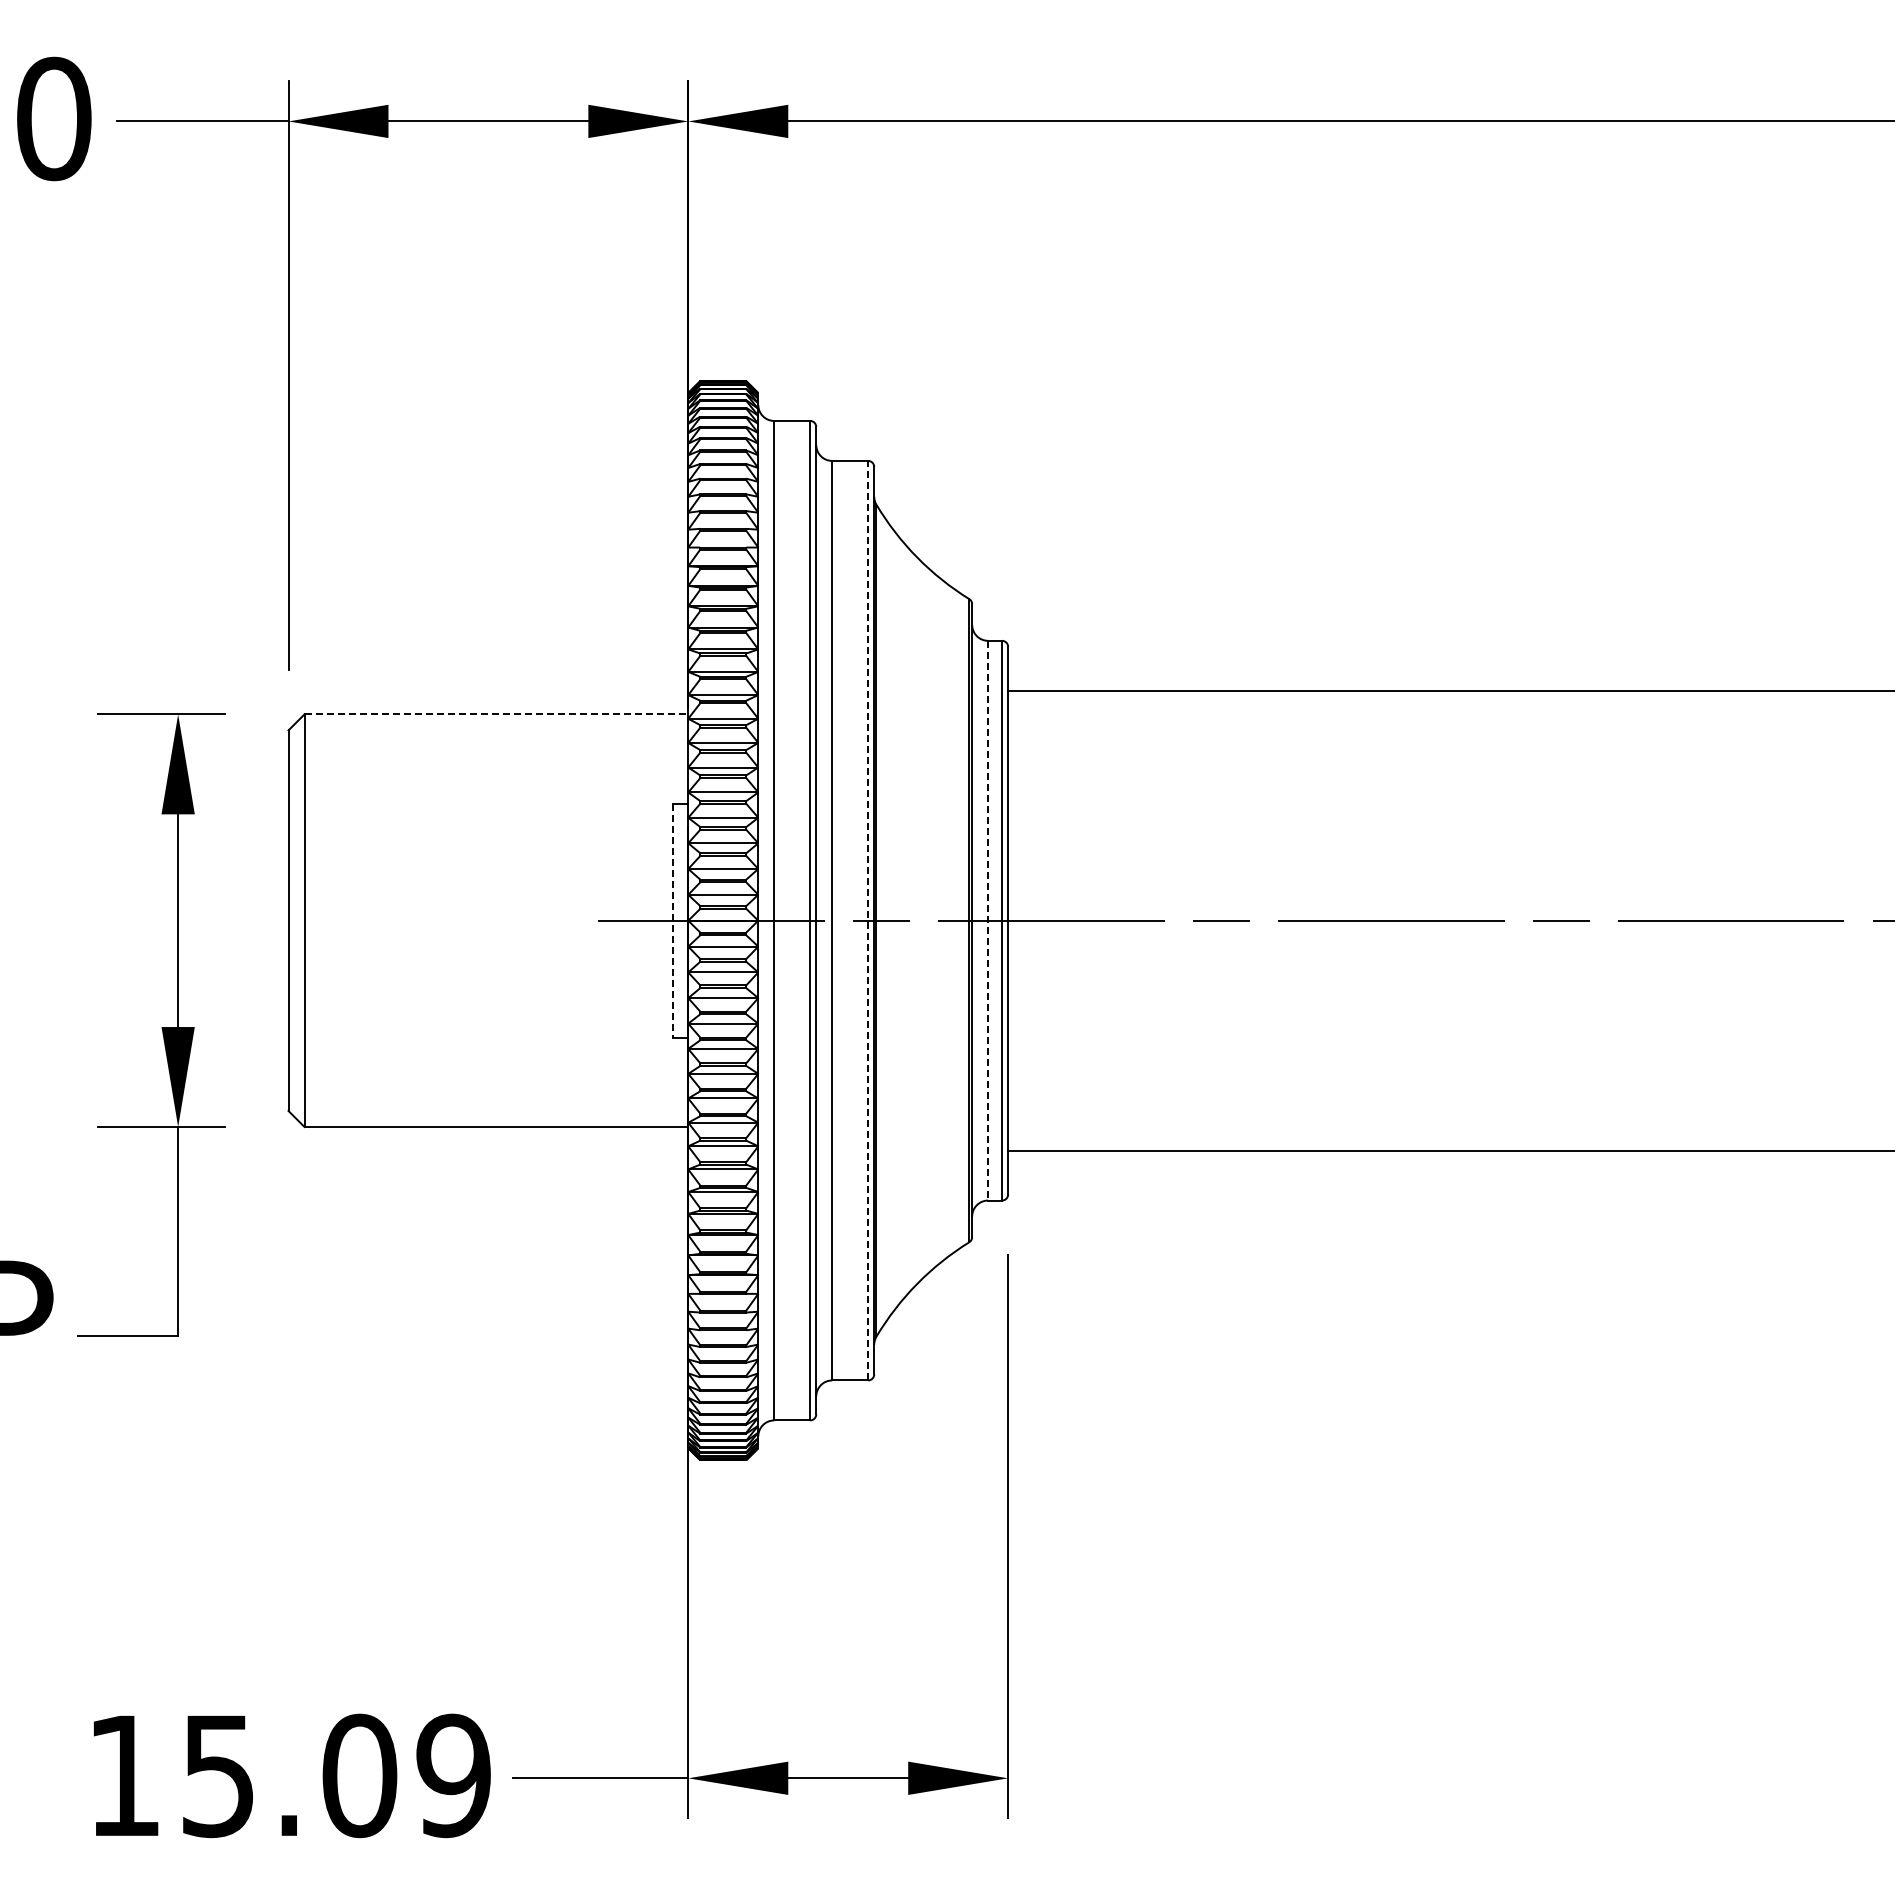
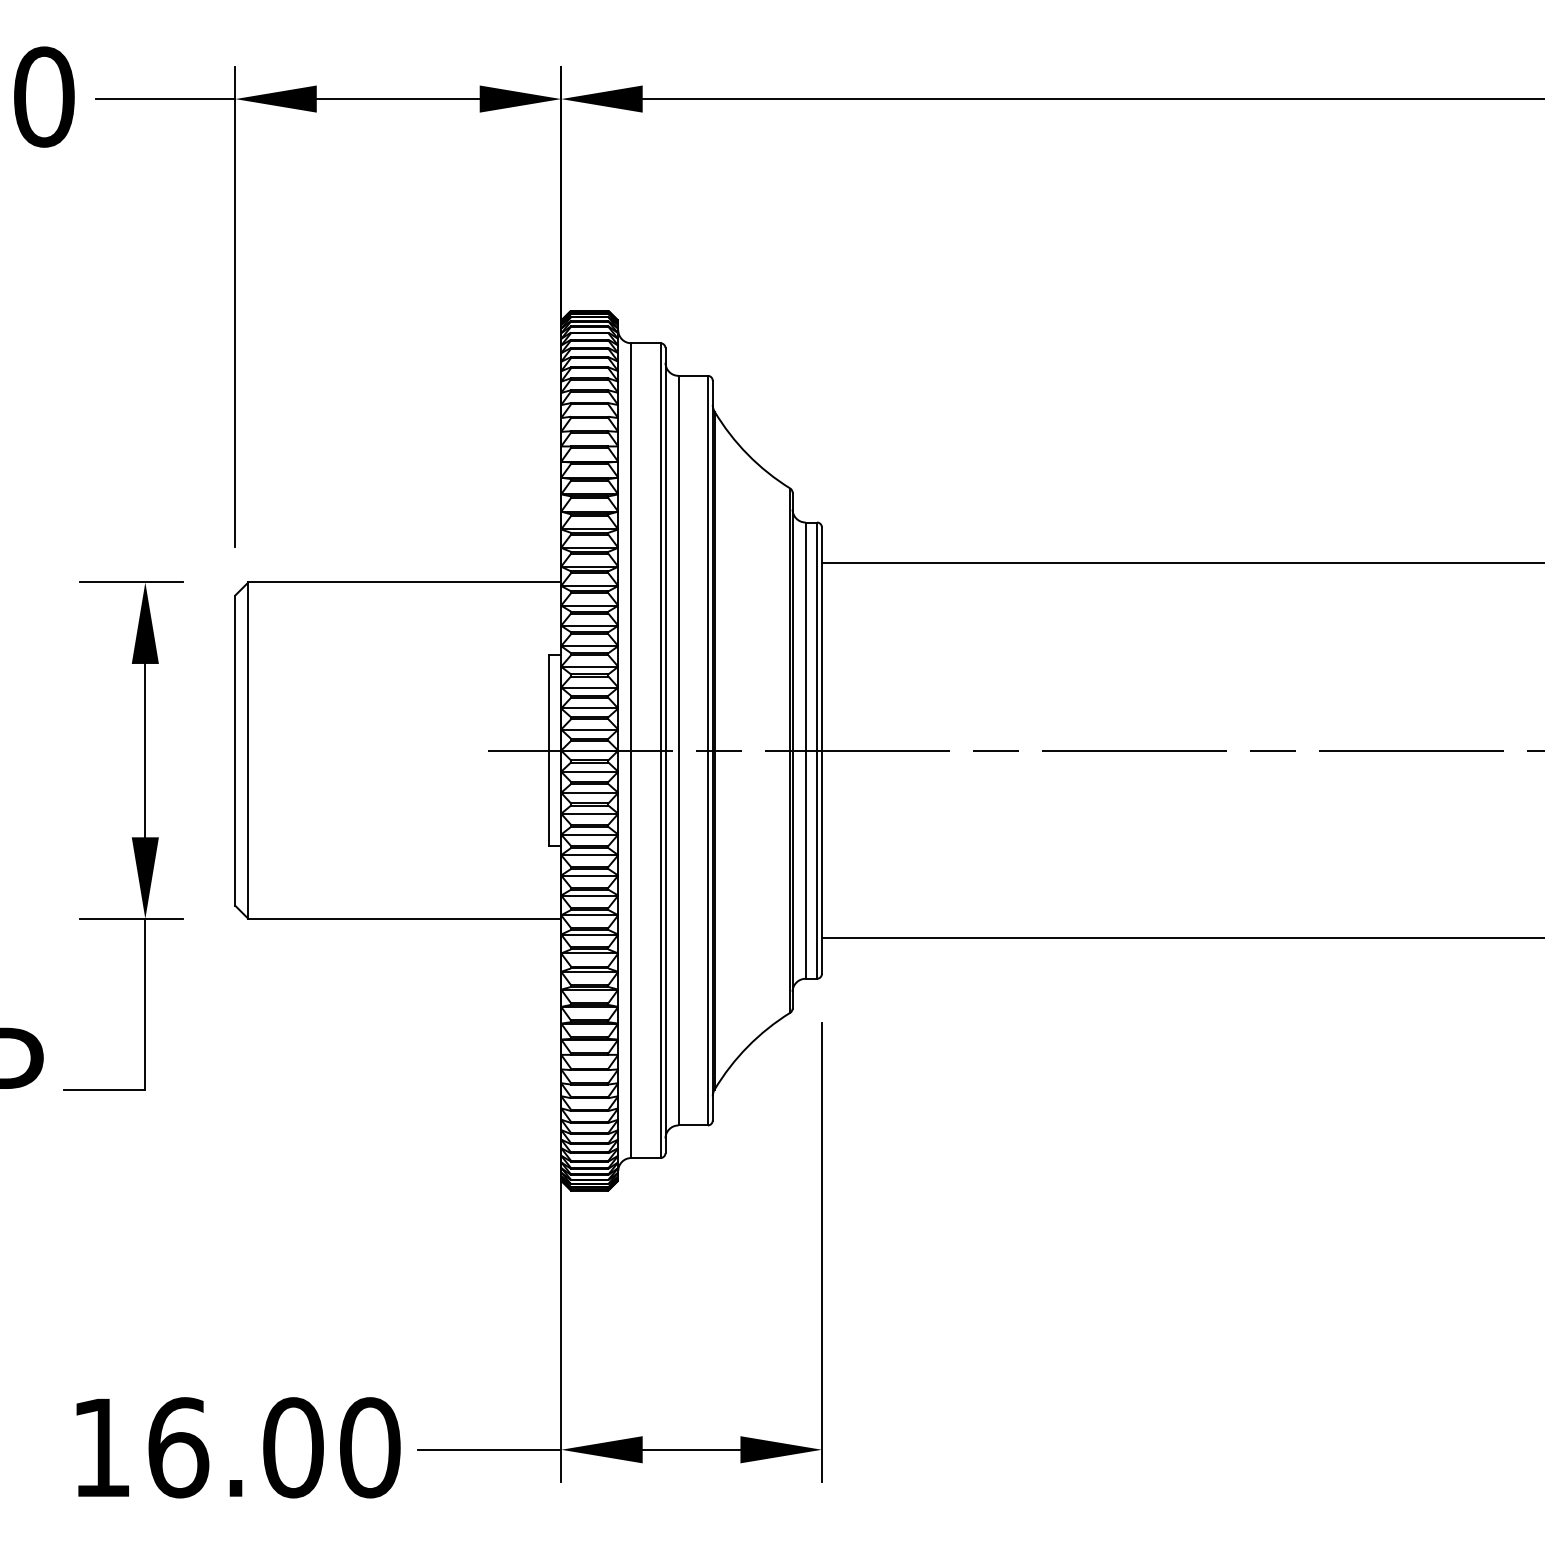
line: (496, 714) -> (404, 582), dashed -> solid
line: (673, 920) -> (549, 750), dashed -> solid
line: (868, 920) -> (708, 750), dashed -> solid
line: (988, 920) -> (805, 750), dashed -> solid
text: (336, 1775) -> (274, 1447), 15.09 -> 16.00

